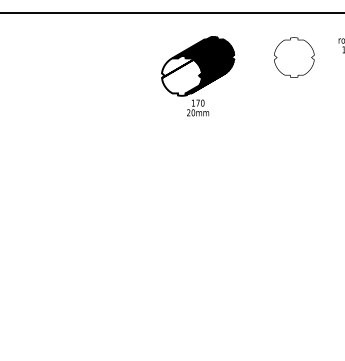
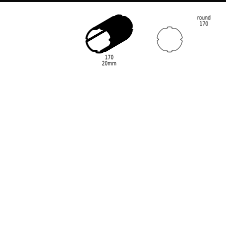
part: (294, 57) -> (169, 39), moved

